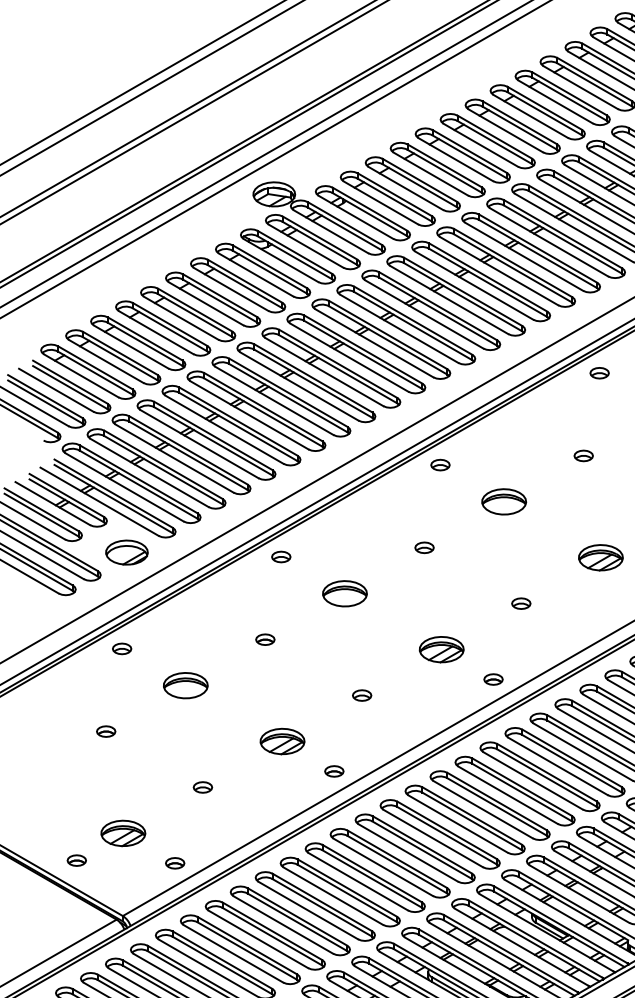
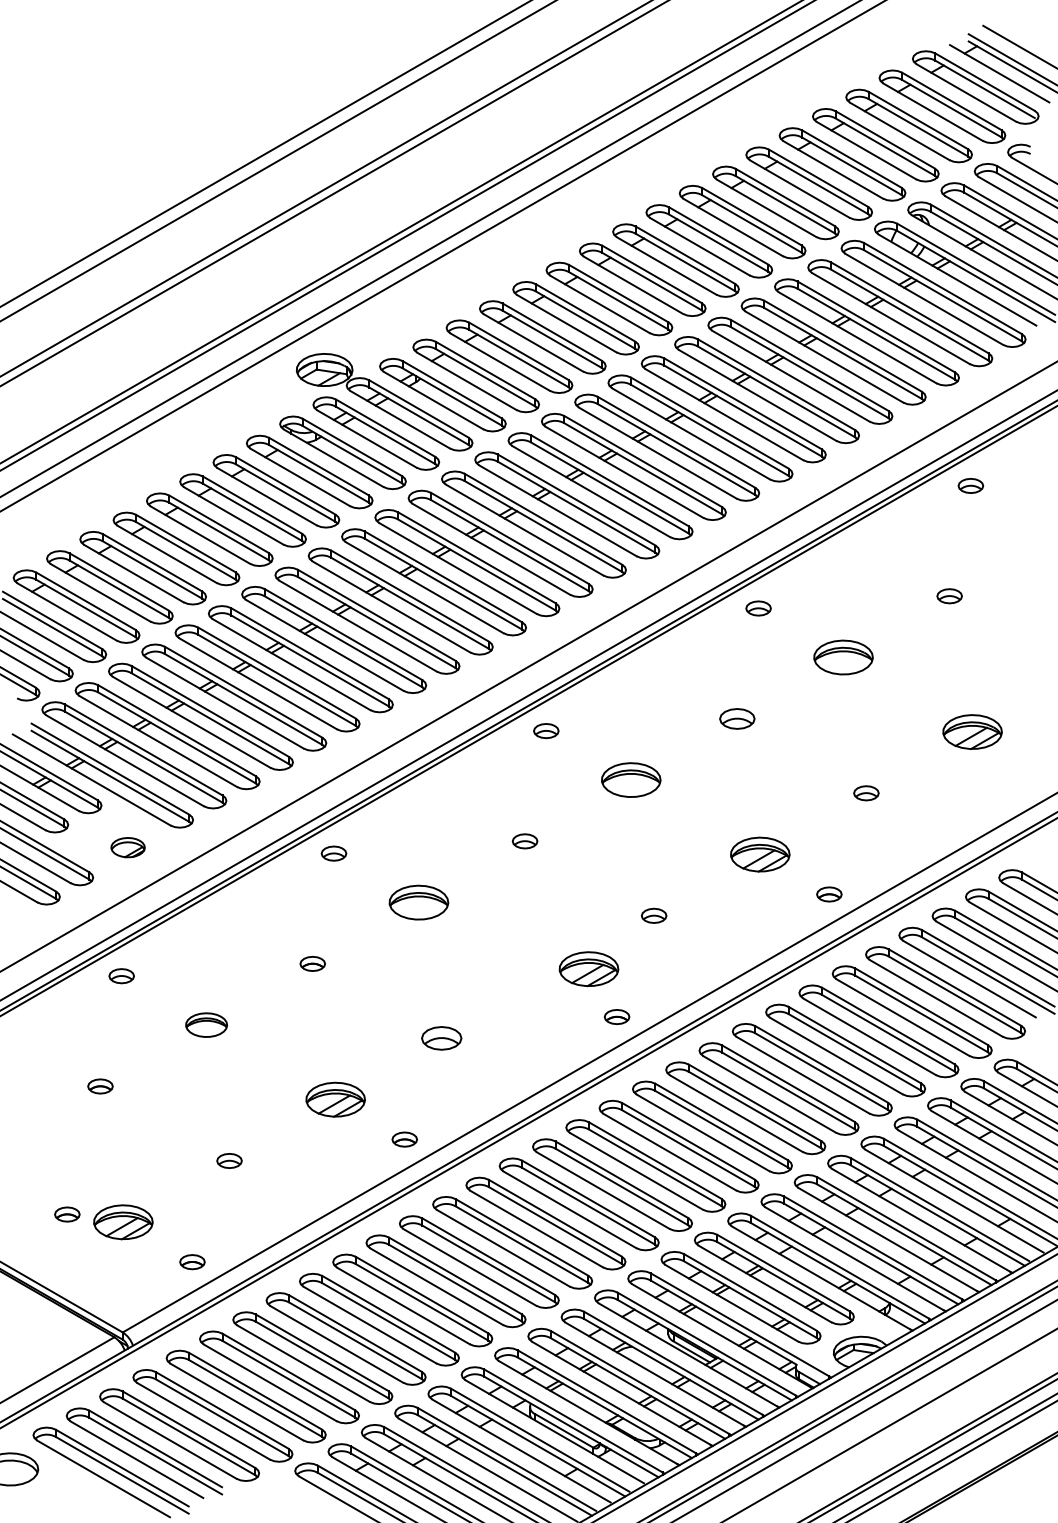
part: (583, 455) -> (737, 718), size x1.4
part: (126, 552) -> (127, 847), size x0.6
part: (441, 649) -> (588, 969), moved
part: (185, 685) -> (206, 1024), size x0.7
part: (361, 695) -> (441, 1038), size x1.6
part: (76, 860) -> (67, 1214), moved

